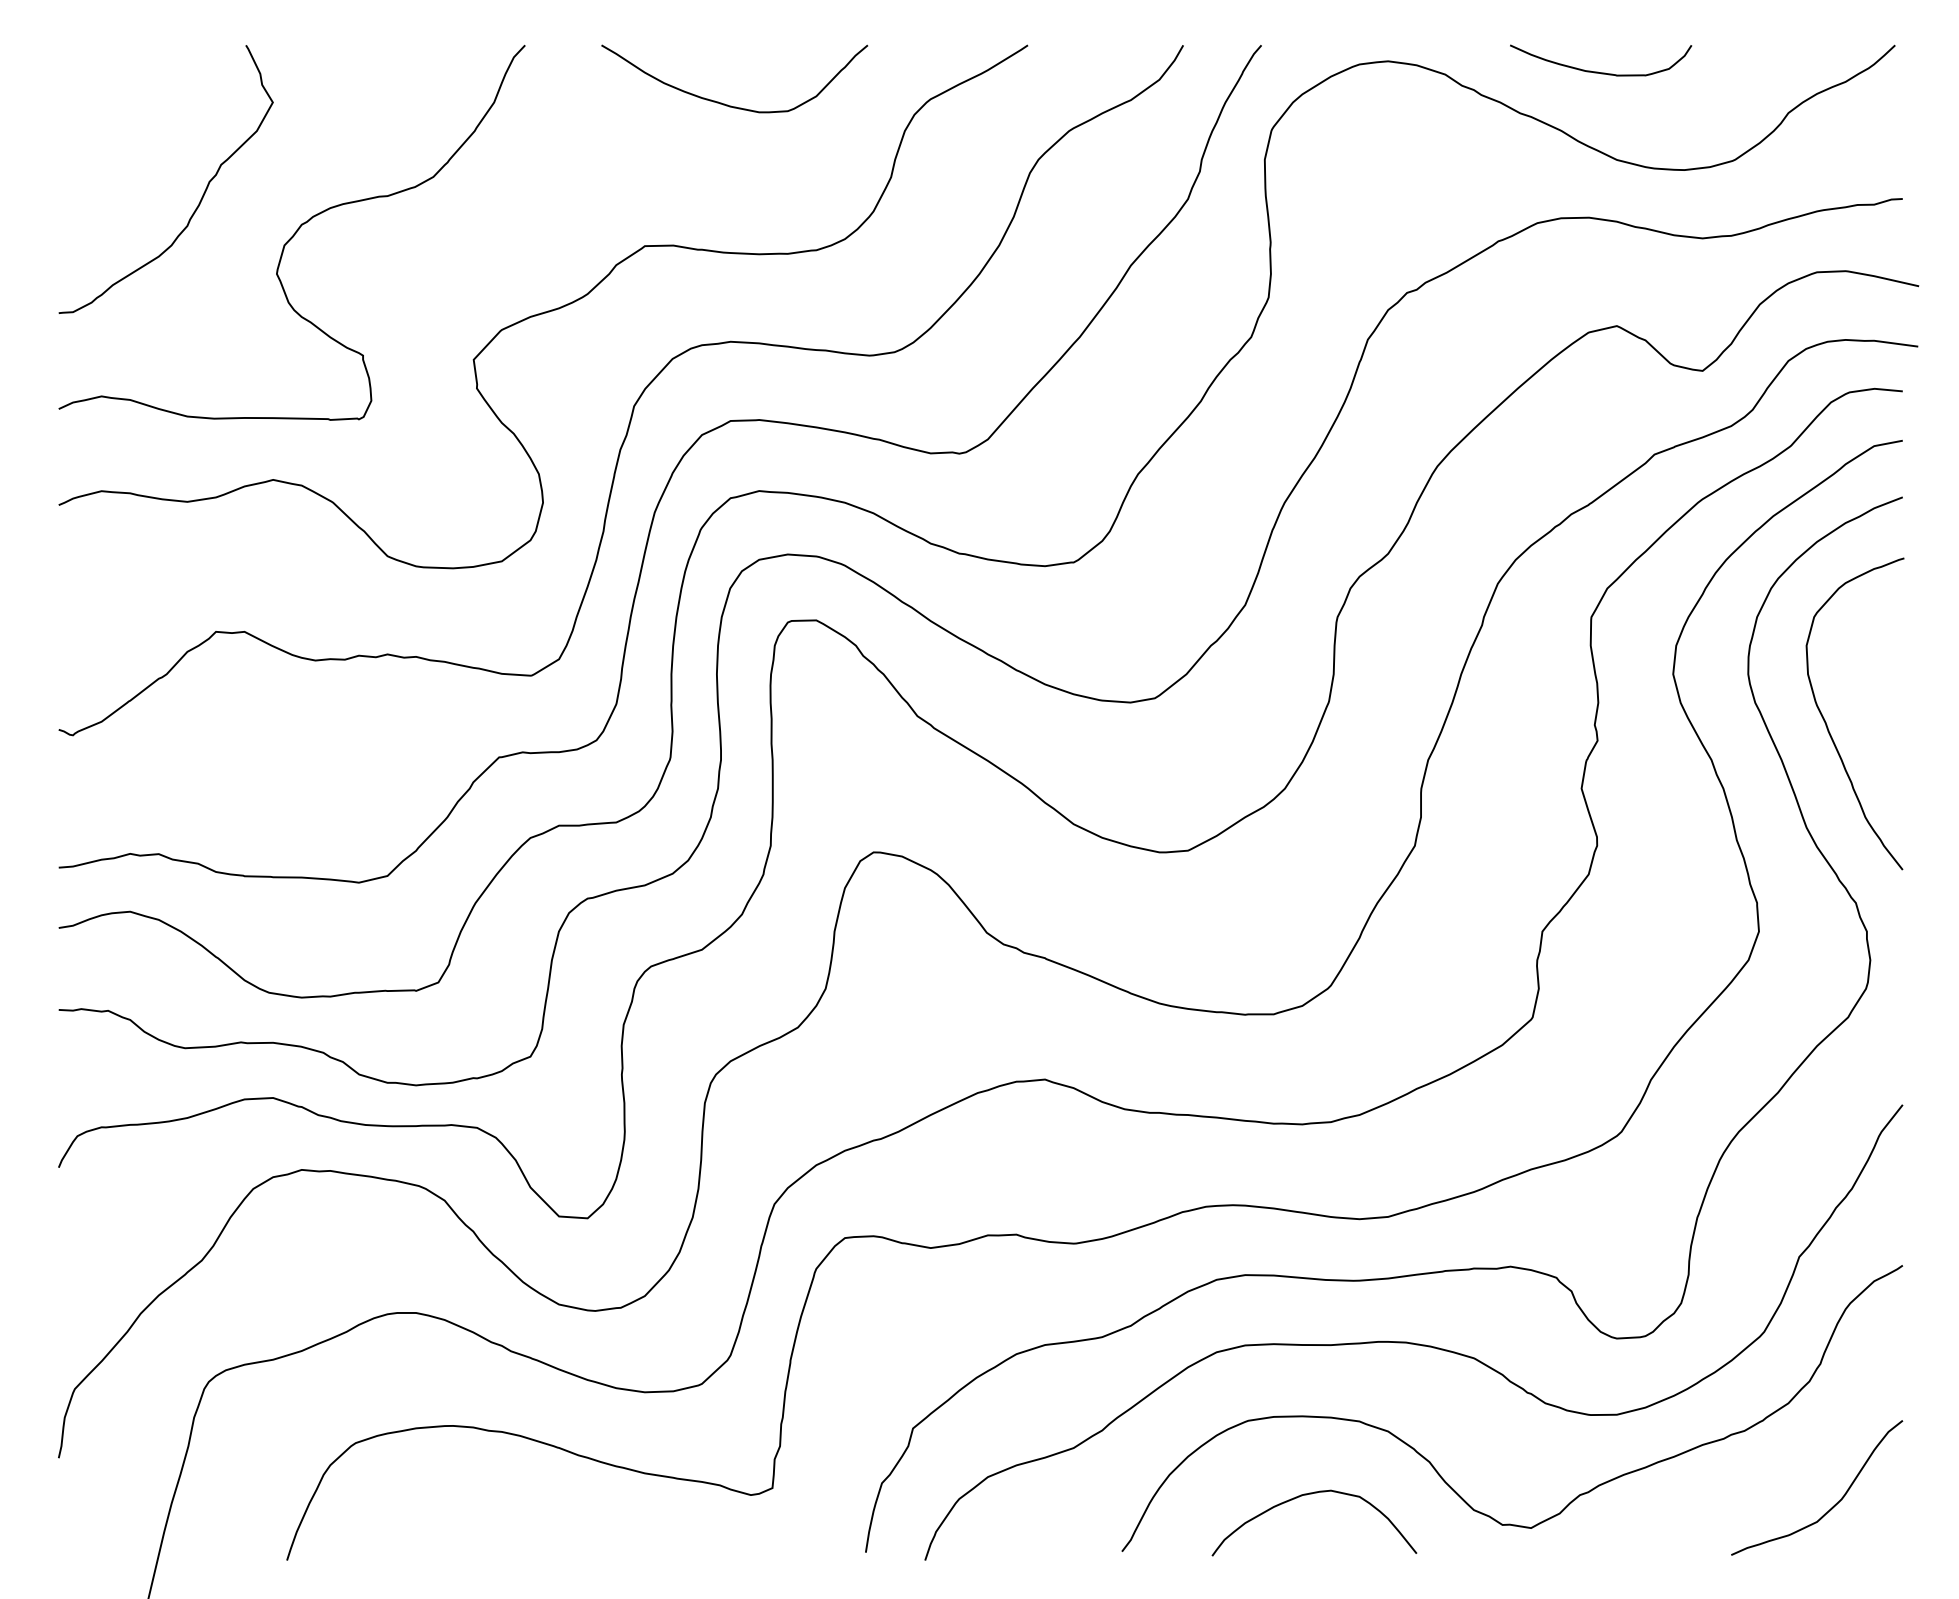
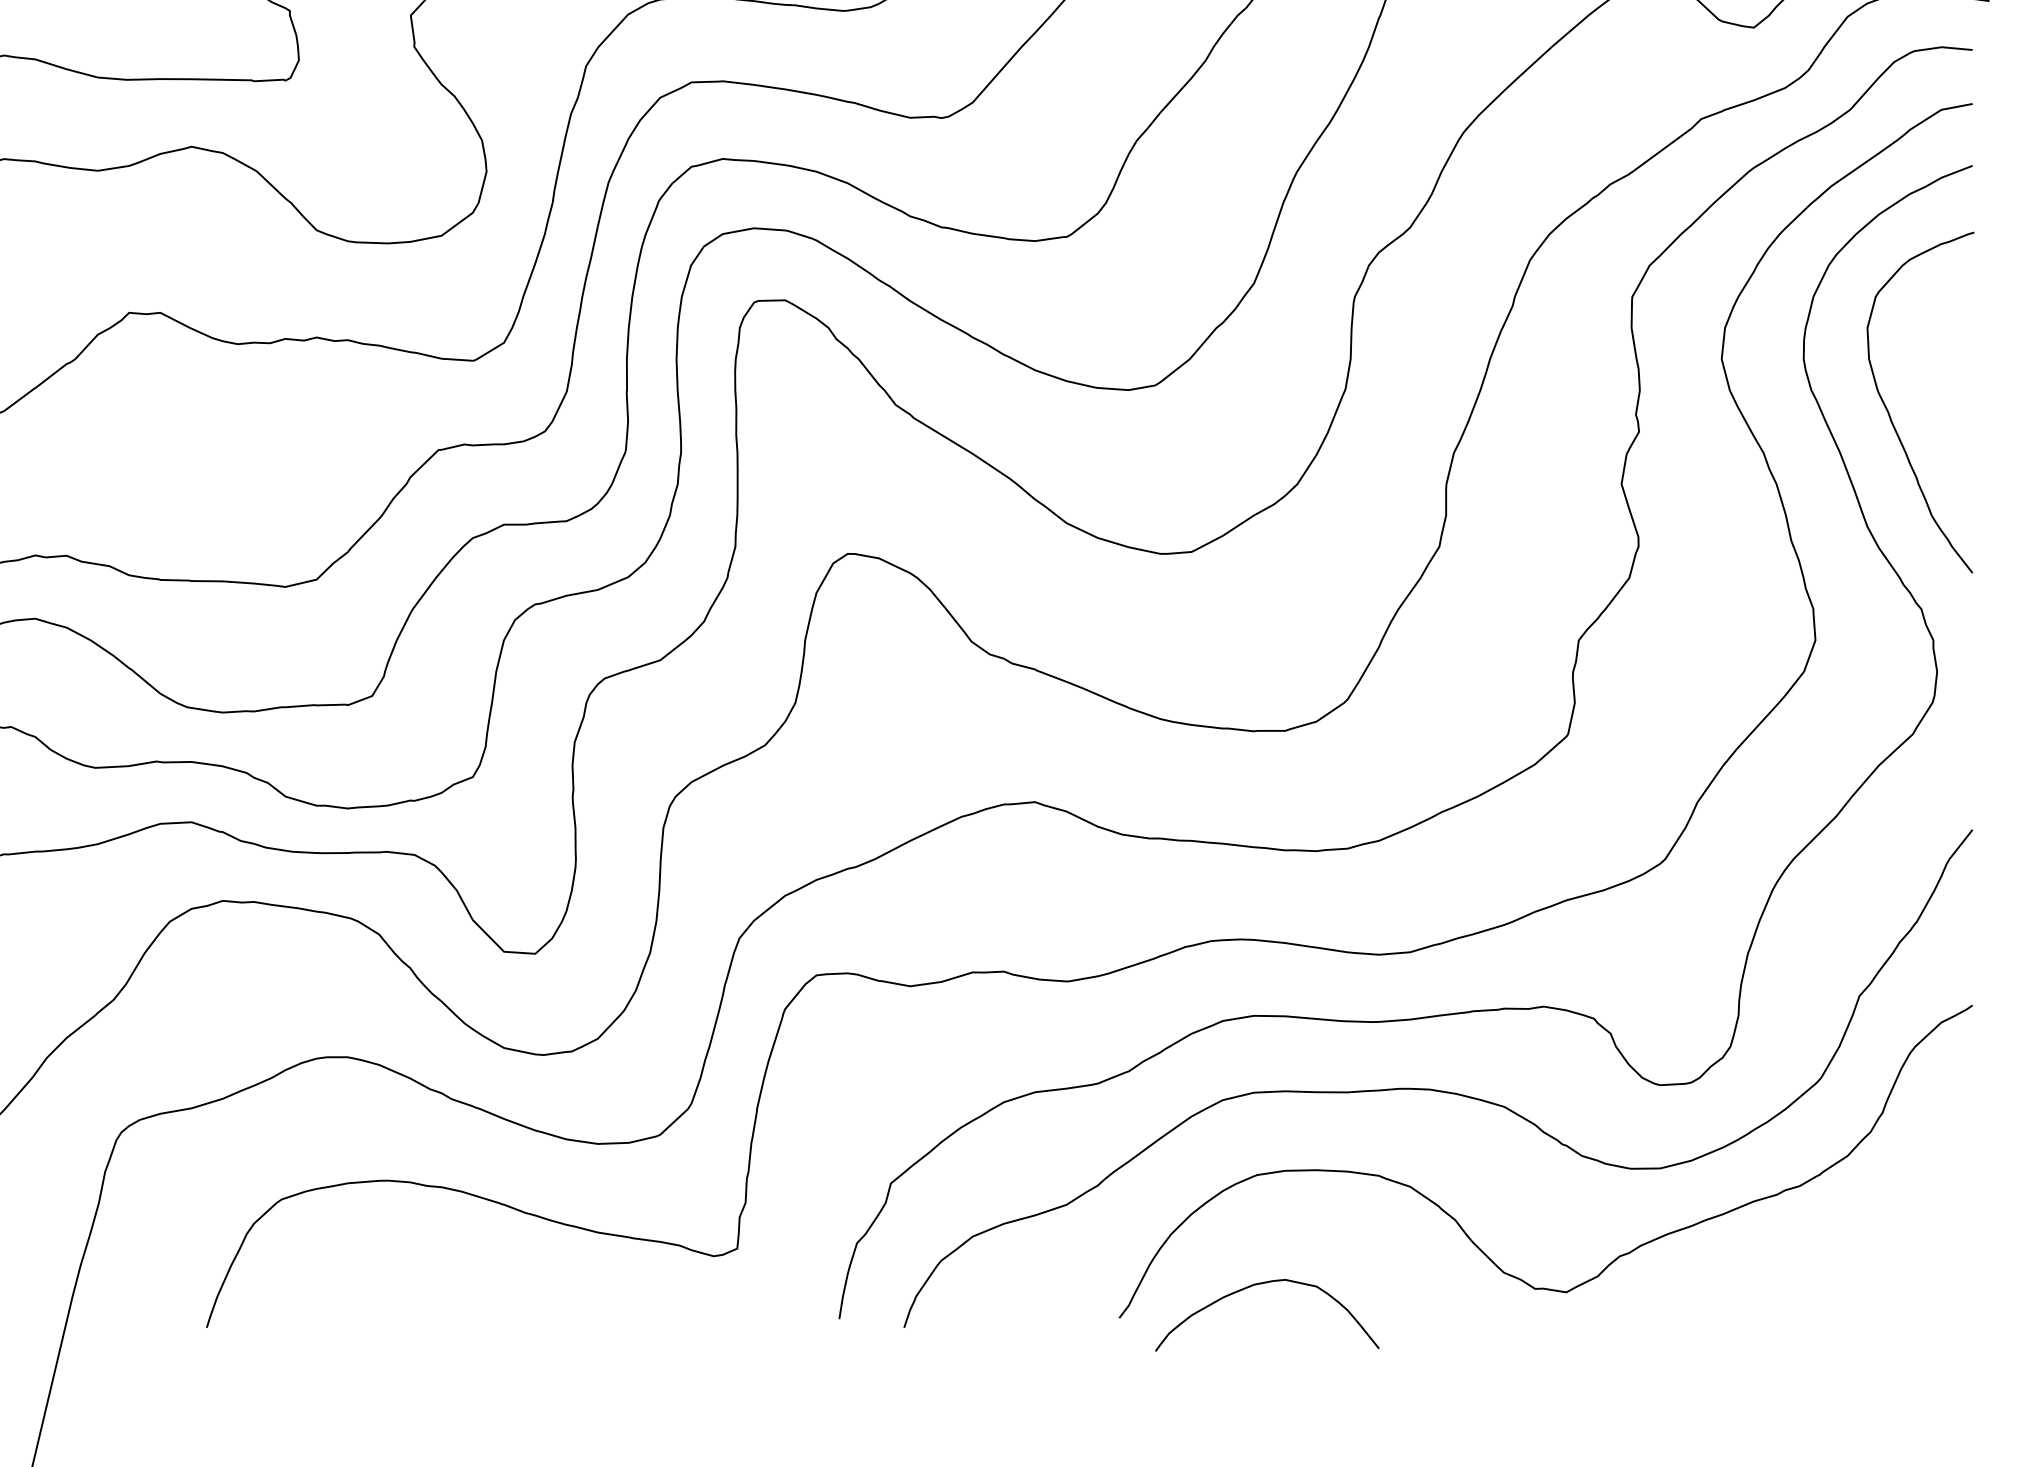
curve: (1312, 1494) -> (1265, 1284), moved
curve: (1834, 1504) -> (1897, 1266), removed

